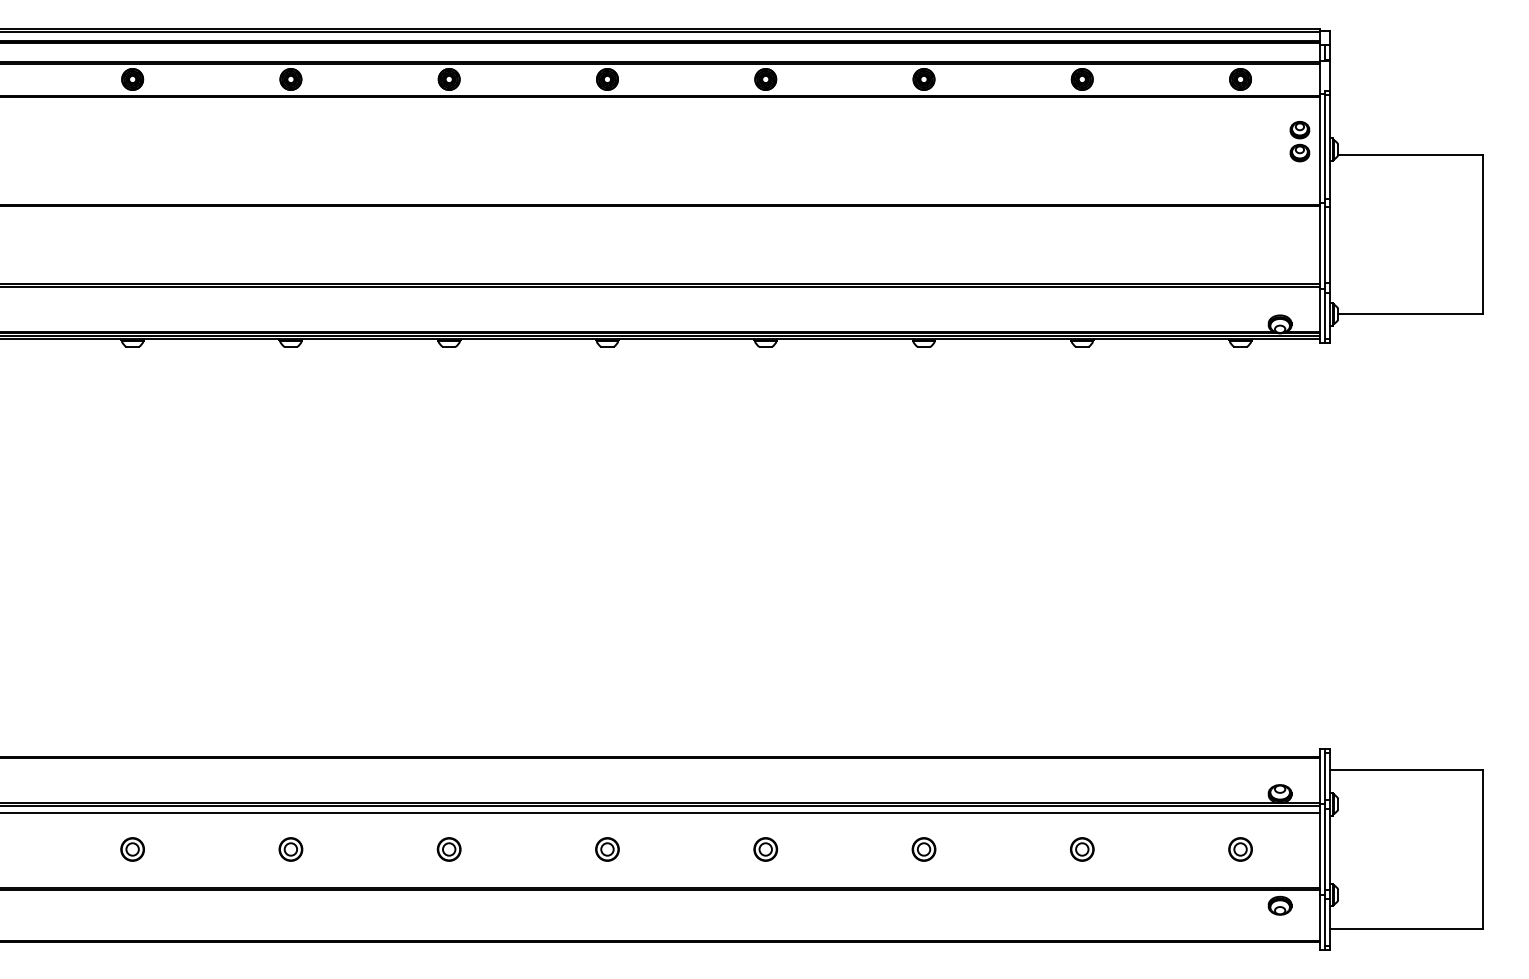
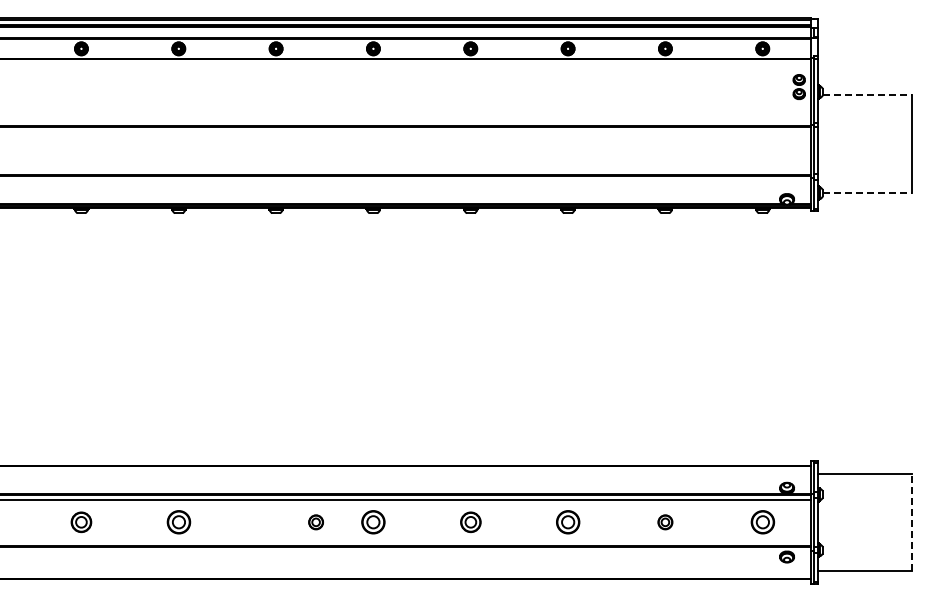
line: (1410, 155) -> (867, 95), solid -> dashed
line: (1410, 313) -> (867, 192), solid -> dashed
part: (132, 849) -> (81, 522), size x1.4
part: (290, 849) -> (178, 522), size x1.6
part: (448, 849) -> (315, 522), moved
part: (607, 849) -> (373, 522), size x1.6
part: (765, 849) -> (470, 522), size x1.4
part: (923, 849) -> (567, 522), size x1.6
part: (1240, 849) -> (762, 522), size x1.6
line: (1482, 849) -> (911, 522), solid -> dashed

